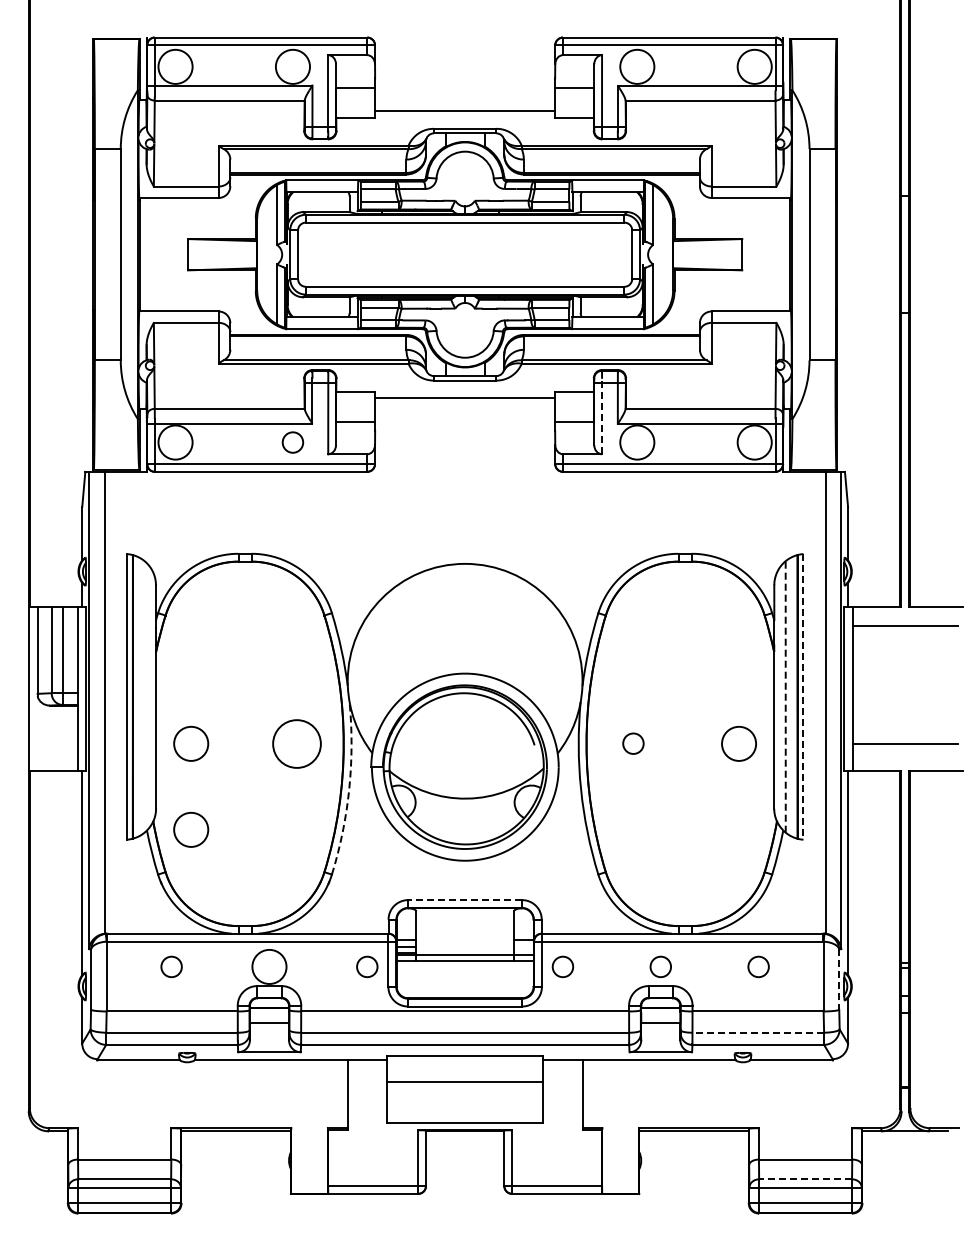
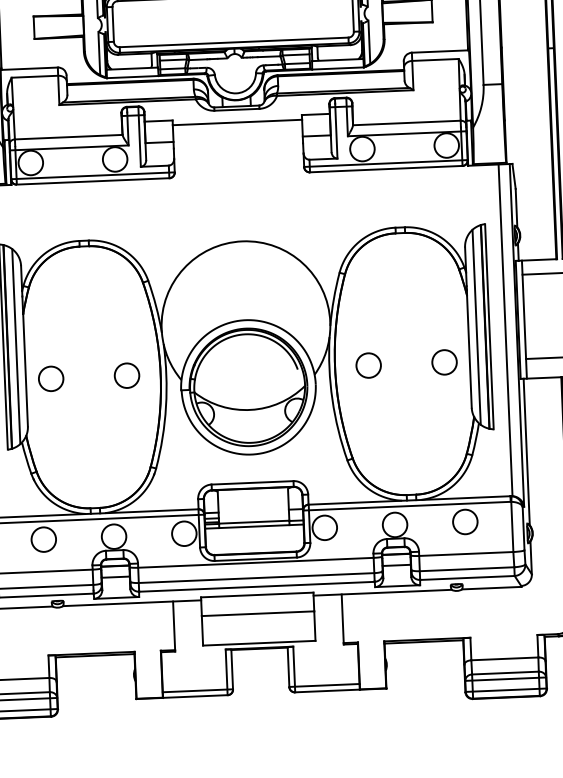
line: (602, 415) -> (336, 130), dashed -> solid
circle: (292, 442) -> (114, 159), size x1.67
line: (144, 696) -> (16, 346), added
line: (785, 696) -> (476, 326), dashed -> solid
line: (803, 696) -> (489, 326), dashed -> solid
circle: (296, 743) -> (126, 375), size x0.71
circle: (633, 743) -> (368, 365), size x1.67
arc: (349, 789) -> (166, 406), dashed -> solid
circle: (191, 829) -> (53, 440), removed
line: (464, 900) -> (252, 483), dashed -> solid
circle: (171, 966) -> (43, 539), size x1.67
circle: (367, 966) -> (184, 533), size x1.67
circle: (562, 966) -> (324, 527), size x1.67
circle: (660, 966) -> (394, 524), size x1.67
circle: (758, 966) -> (465, 521), size x1.67
line: (839, 980) -> (523, 529), dashed -> solid
line: (758, 1032) -> (467, 569), dashed -> solid
line: (805, 1179) -> (505, 673), dashed -> solid

